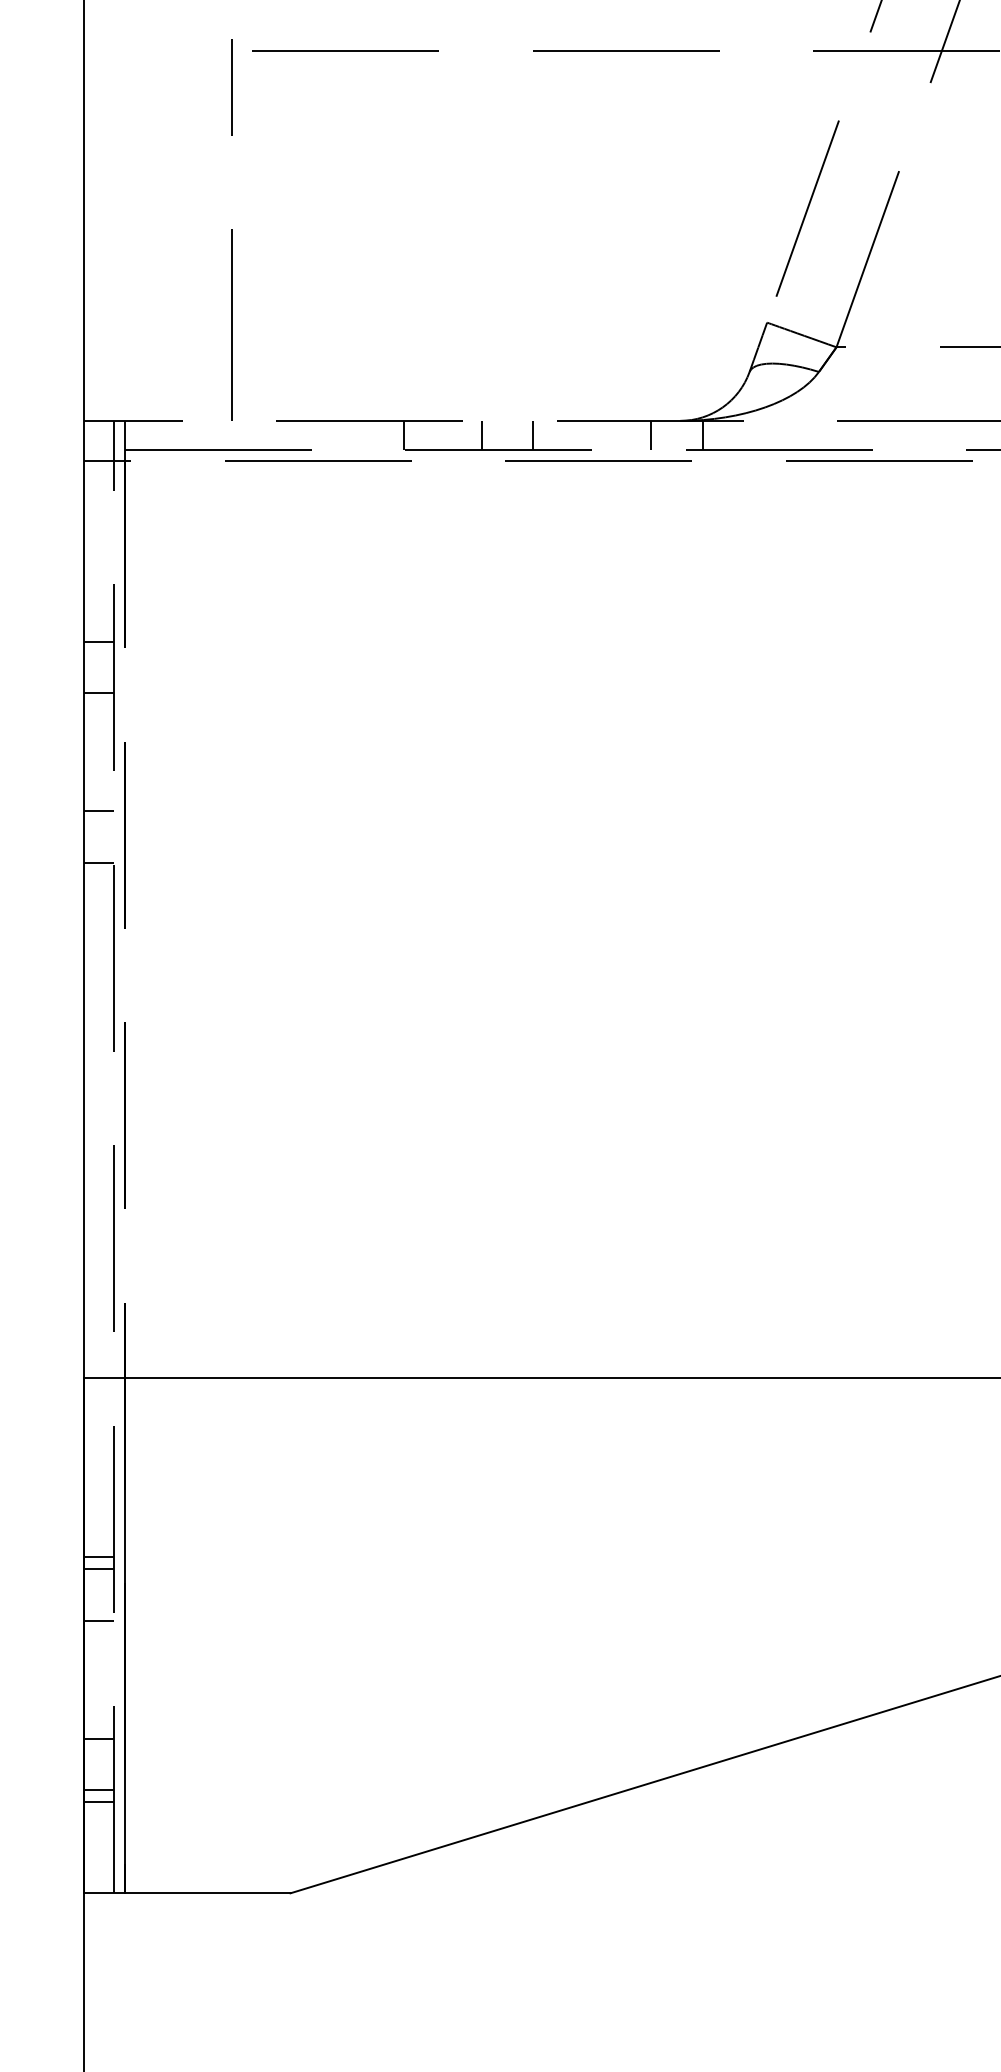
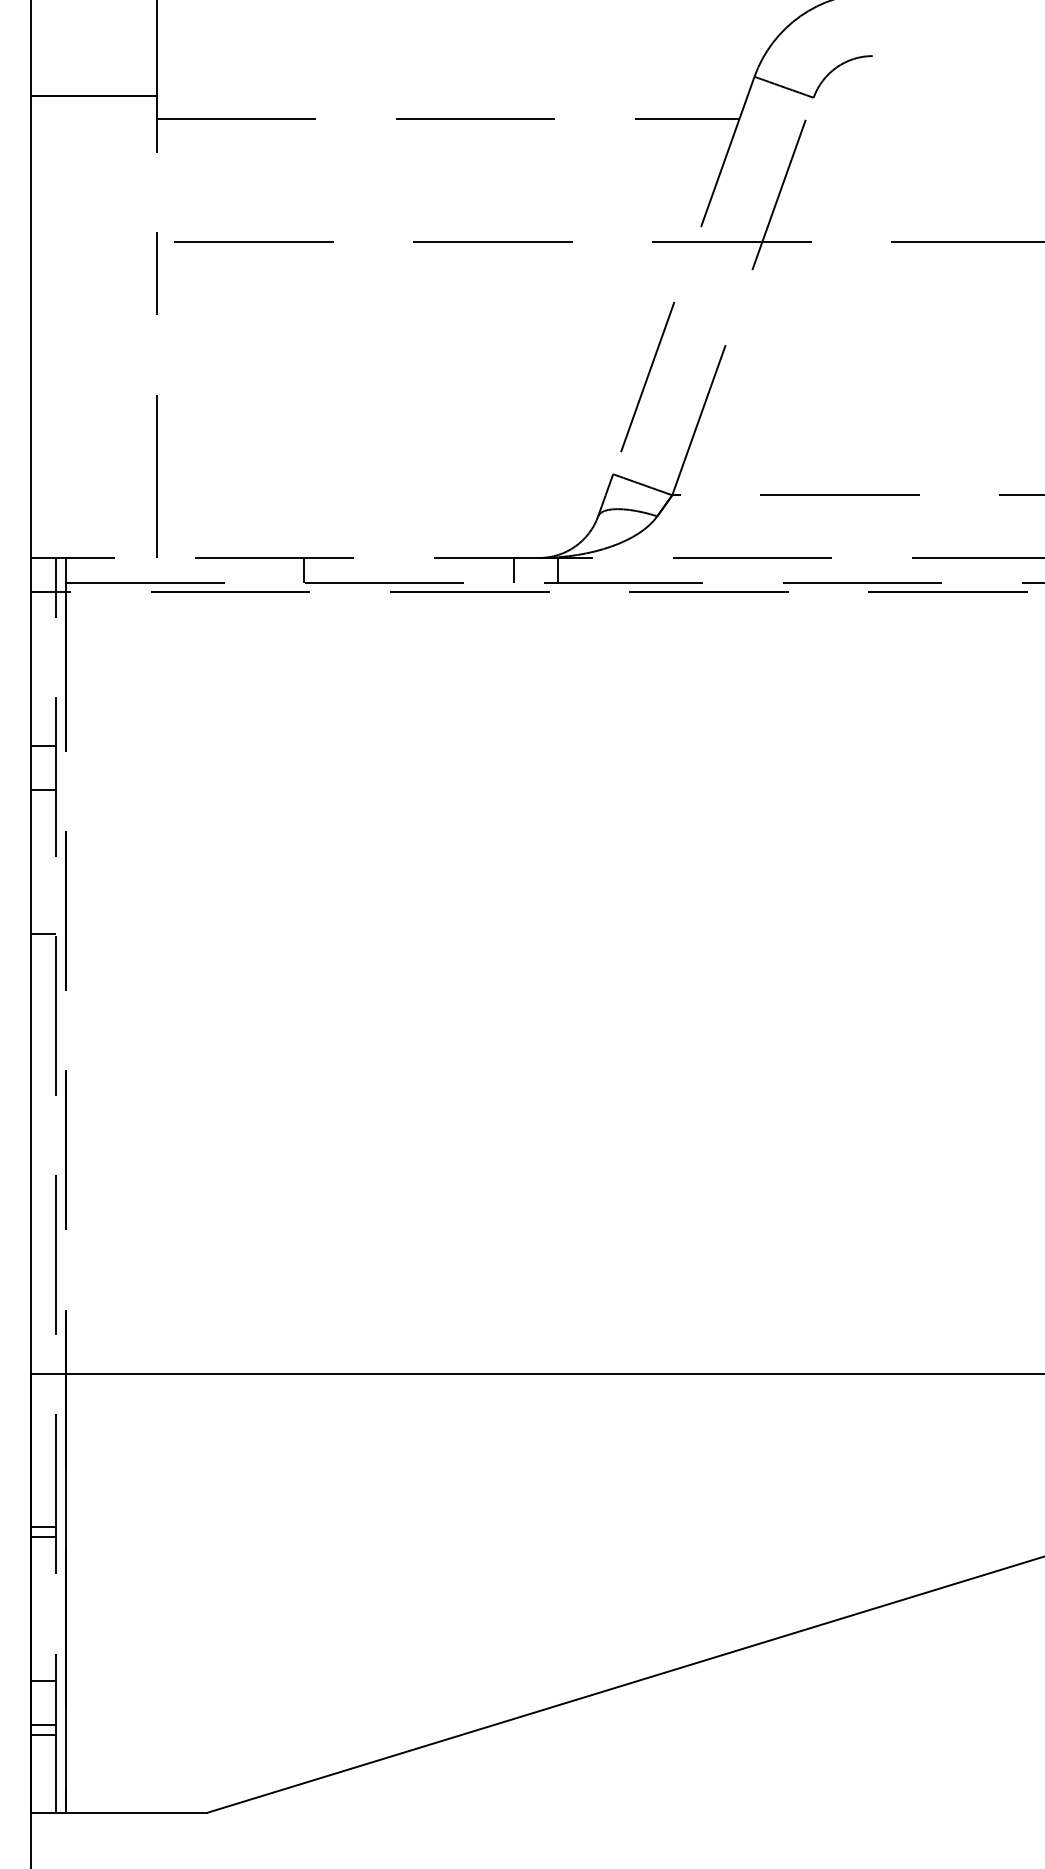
line: (482, 435) -> (370, 570), removed
line: (532, 435) -> (413, 570), removed
line: (98, 811) -> (43, 890), removed
line: (98, 1620) -> (43, 1580), removed

